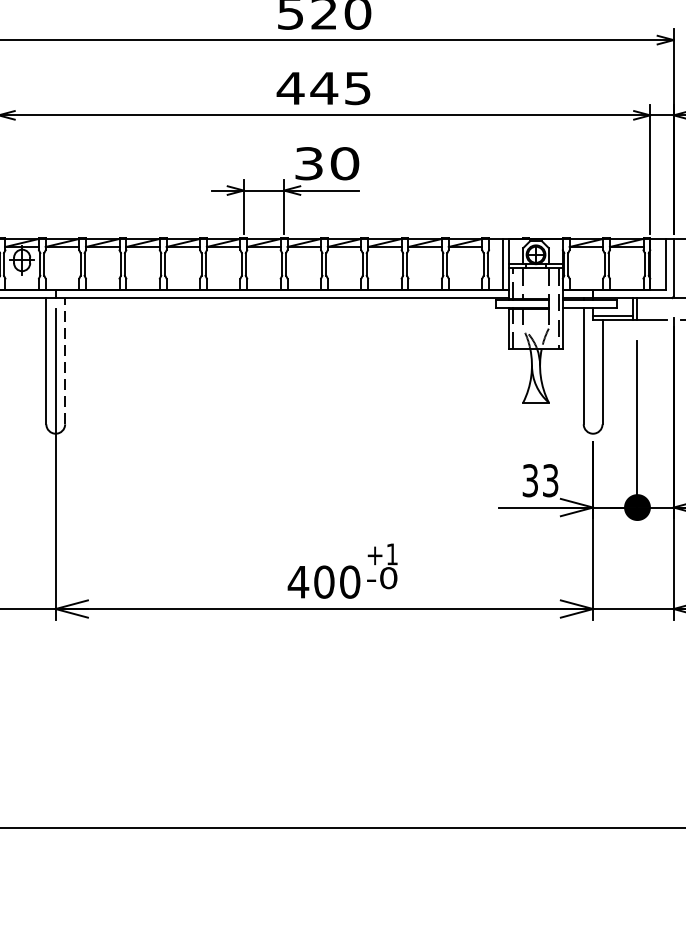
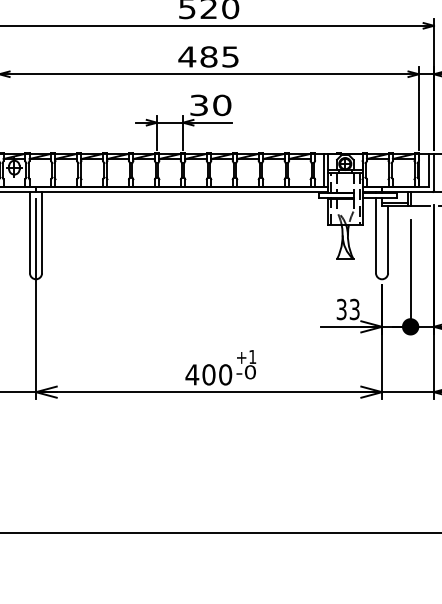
text: (323, 87) -> (208, 56), 445 -> 485
line: (65, 361) -> (42, 232), dashed -> solid

